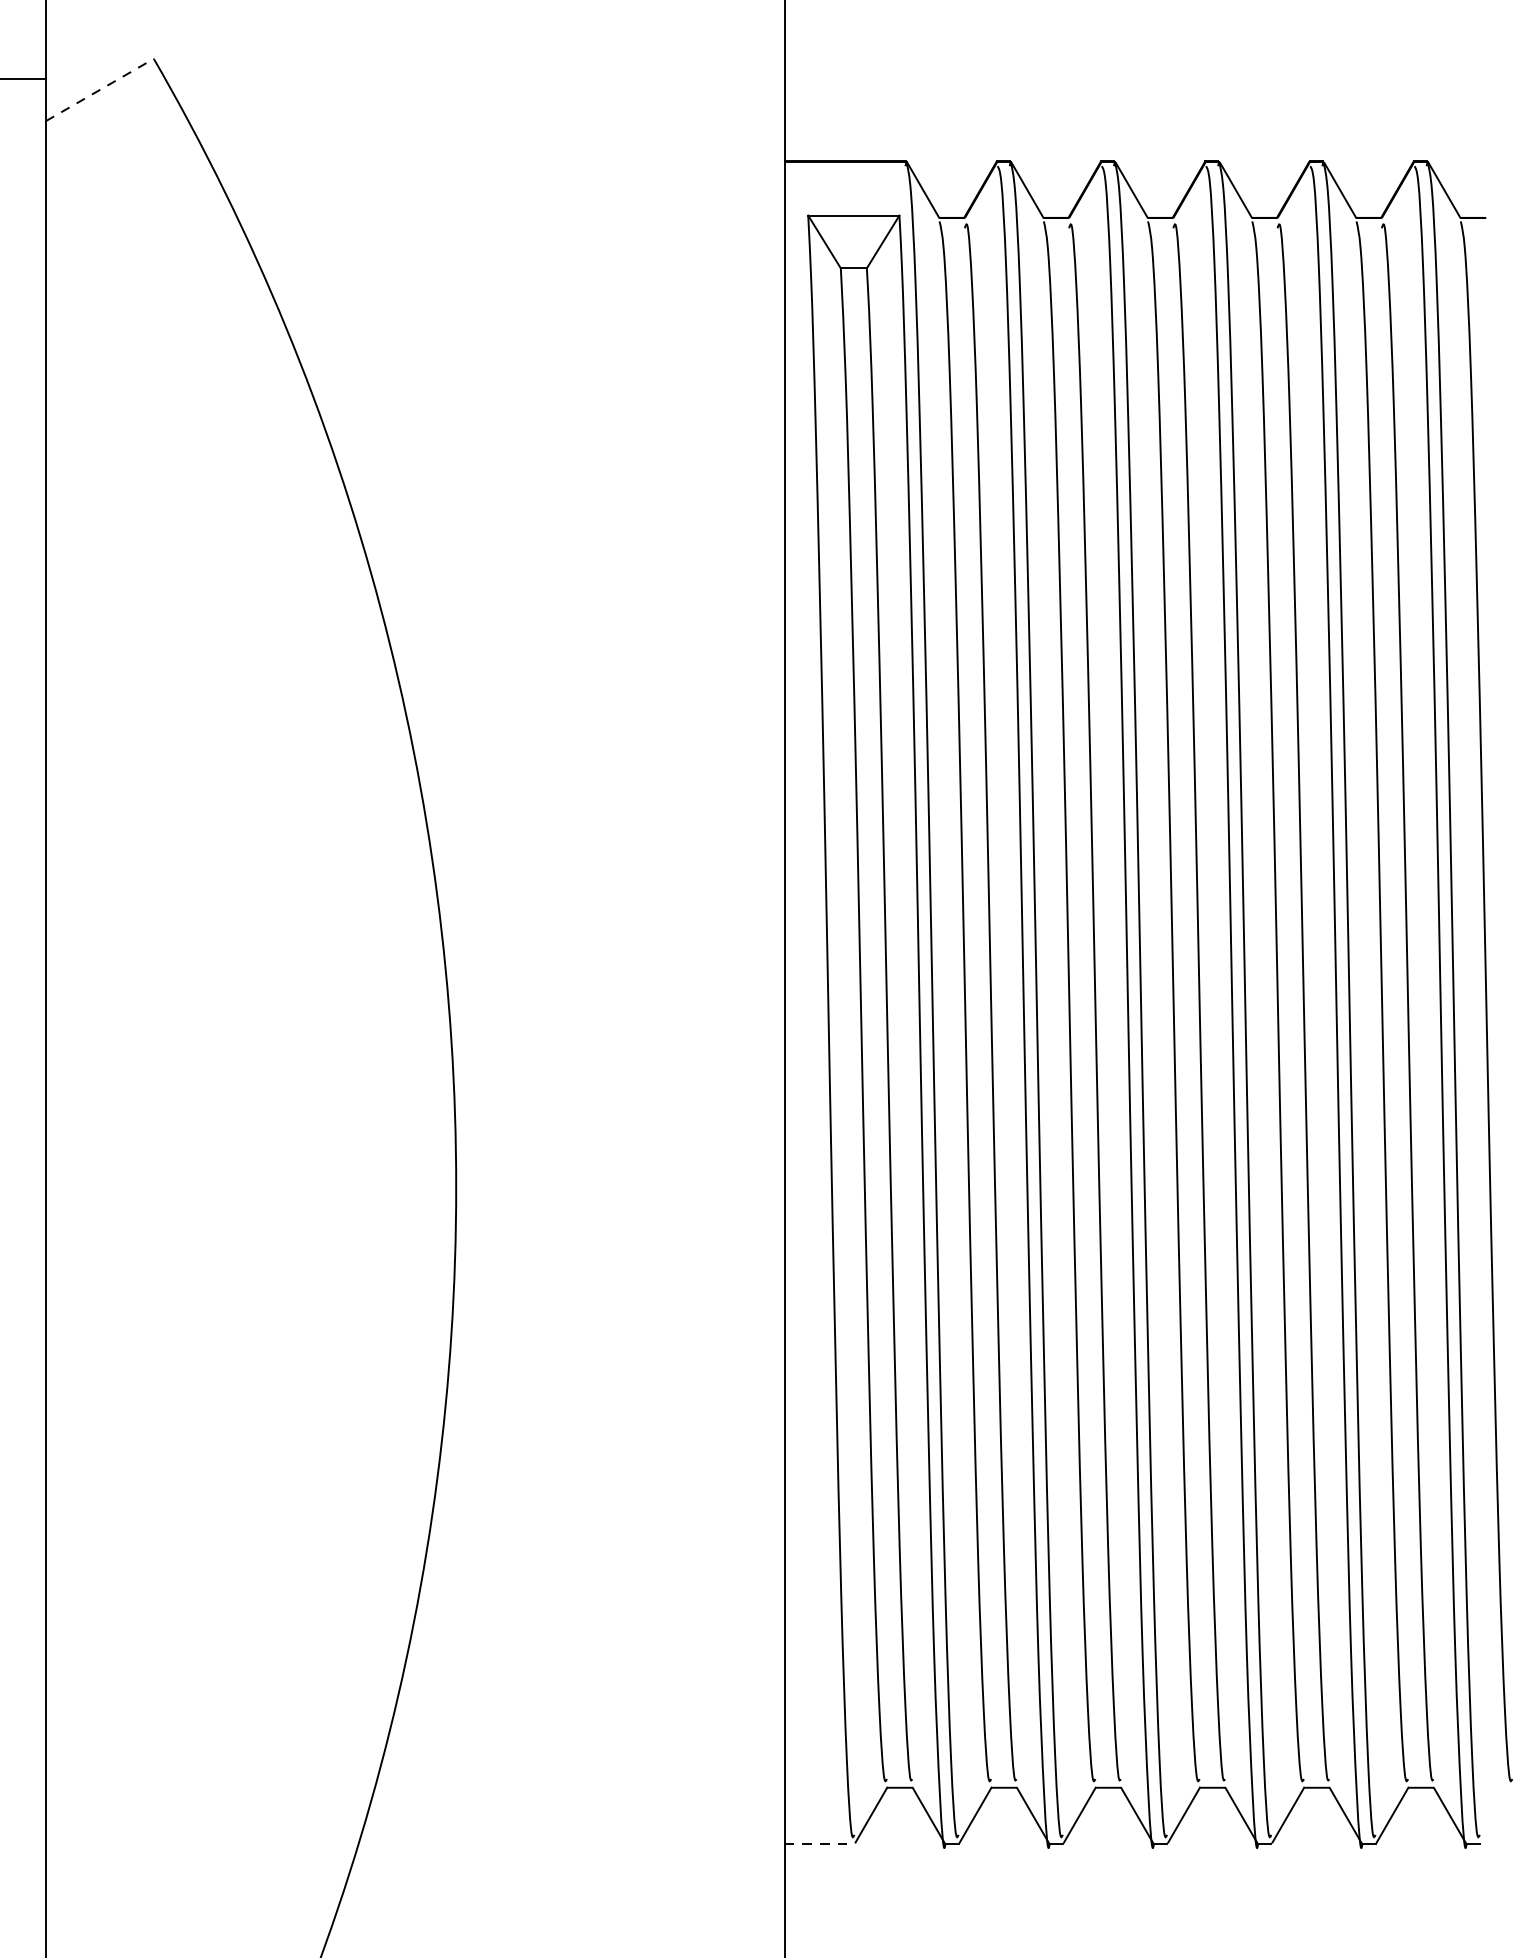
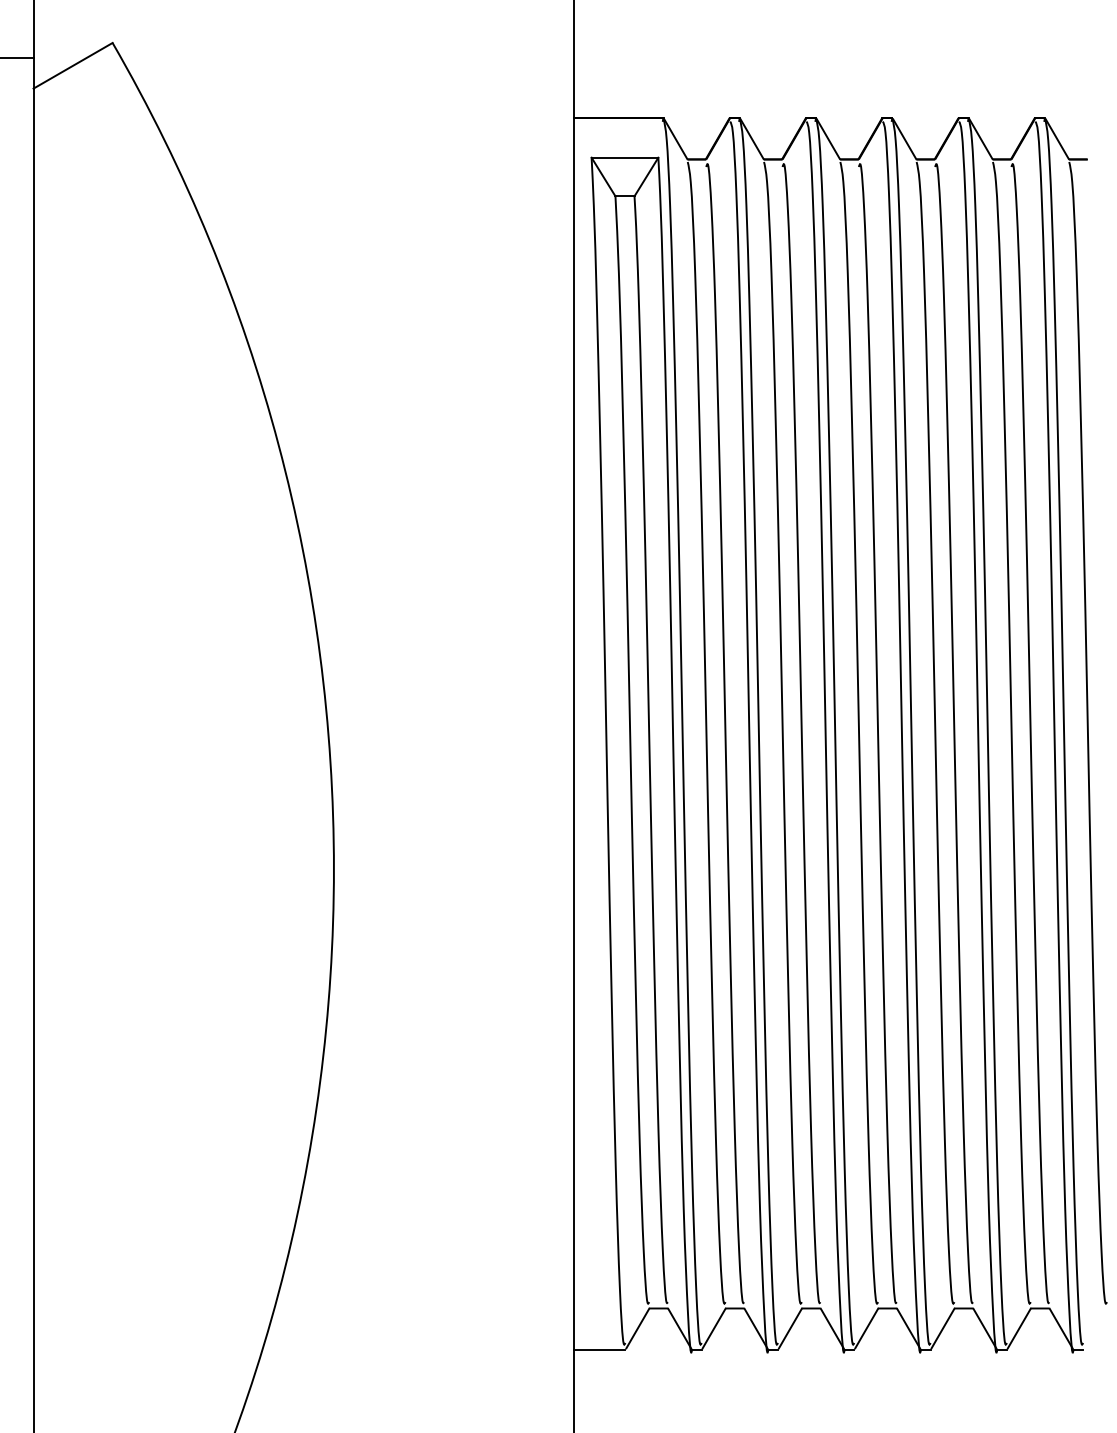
line: (100, 89) -> (73, 65), dashed -> solid
line: (819, 1843) -> (599, 1349), dashed -> solid

